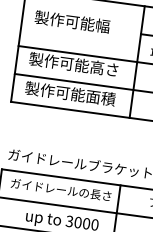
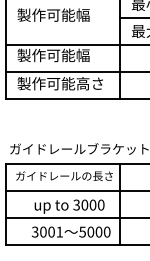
text: (103, 68) -> (89, 55), 製作可能高さ -> 製作可能幅
text: (100, 97) -> (90, 83), 製作可能面積 -> 製作可能高さ

